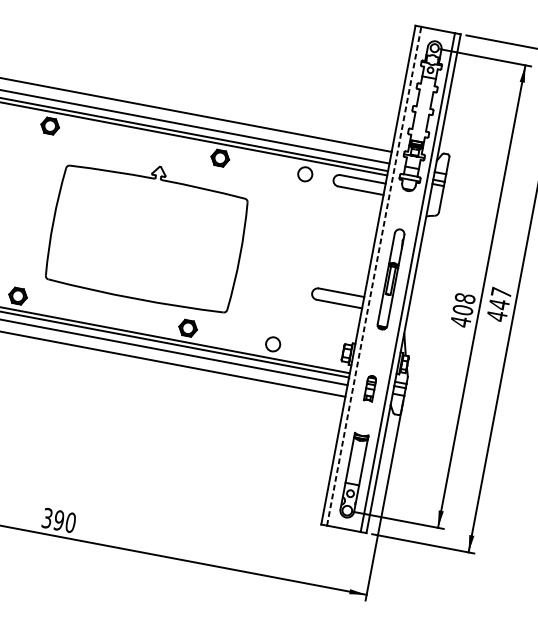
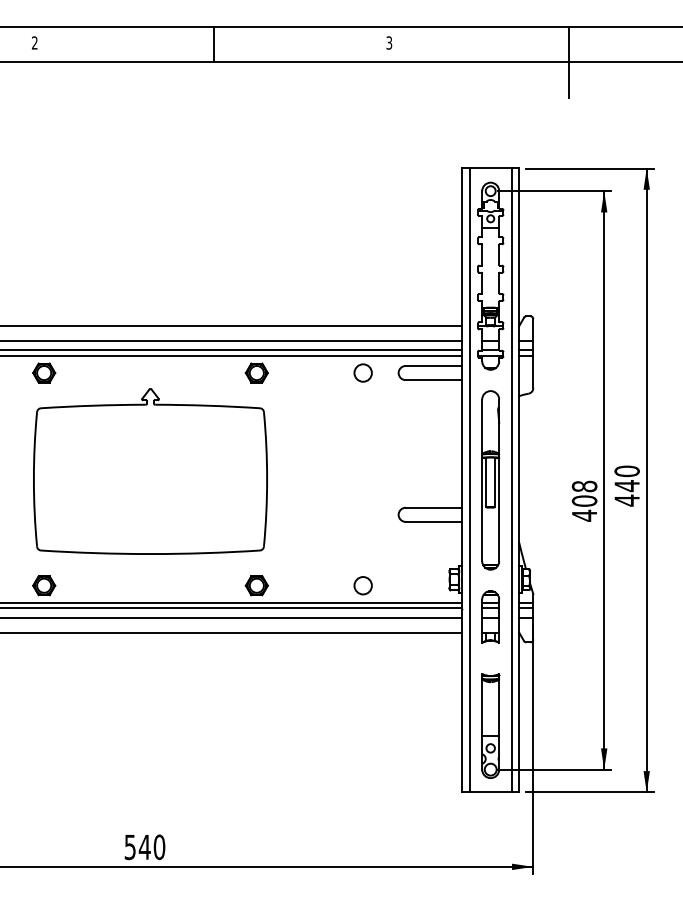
part: (147, 232) -> (150, 471), moved
line: (374, 276) -> (469, 480), dashed -> solid
part: (390, 279) -> (490, 480), size x1.43
text: (500, 292) -> (626, 471), 447 -> 440
part: (370, 388) -> (490, 616), size x1.67
text: (53, 519) -> (137, 847), 390 -> 540

